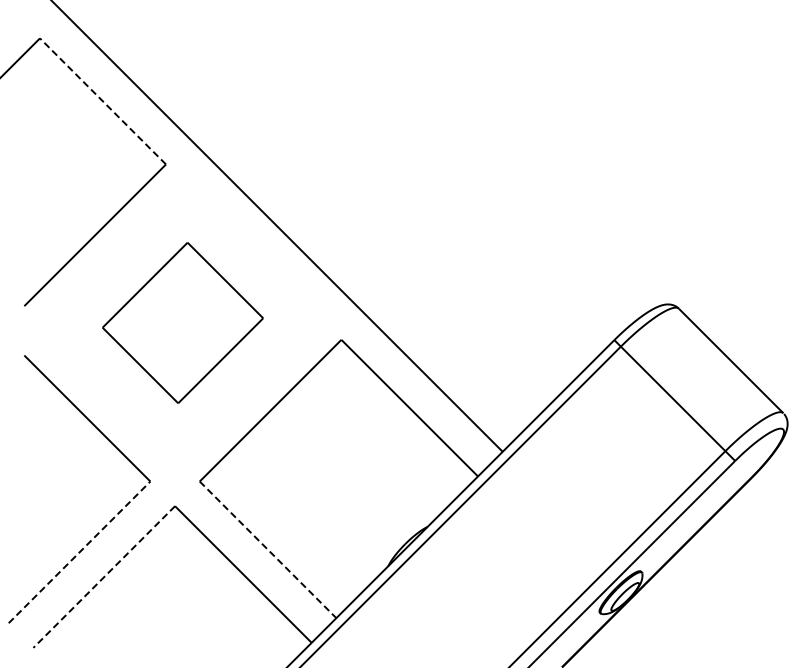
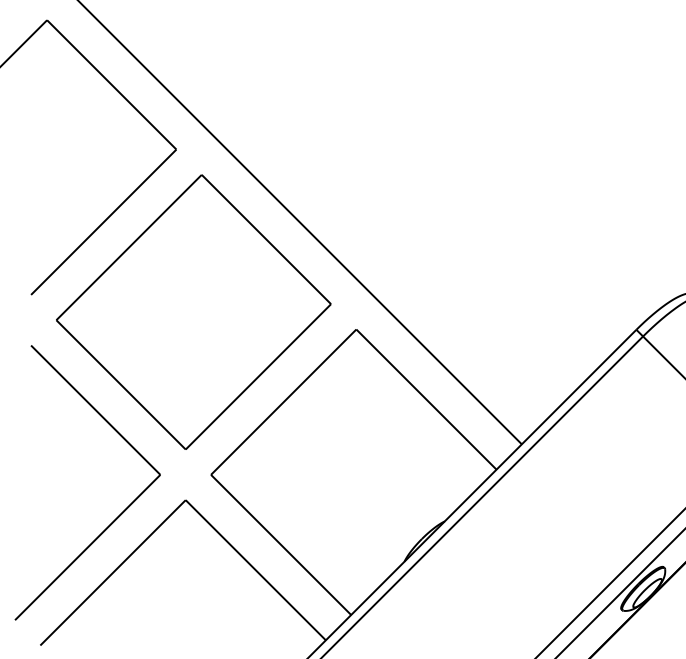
line: (102, 101) -> (111, 84), dashed -> solid
part: (182, 322) -> (193, 311), size x1.67
line: (268, 549) -> (281, 544), dashed -> solid
line: (79, 552) -> (87, 547), dashed -> solid
line: (103, 577) -> (112, 573), dashed -> solid

